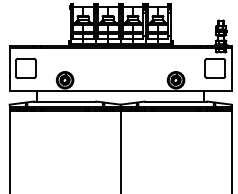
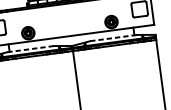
line: (64, 101) -> (29, 49), solid -> dashed
line: (176, 101) -> (113, 37), solid -> dashed

